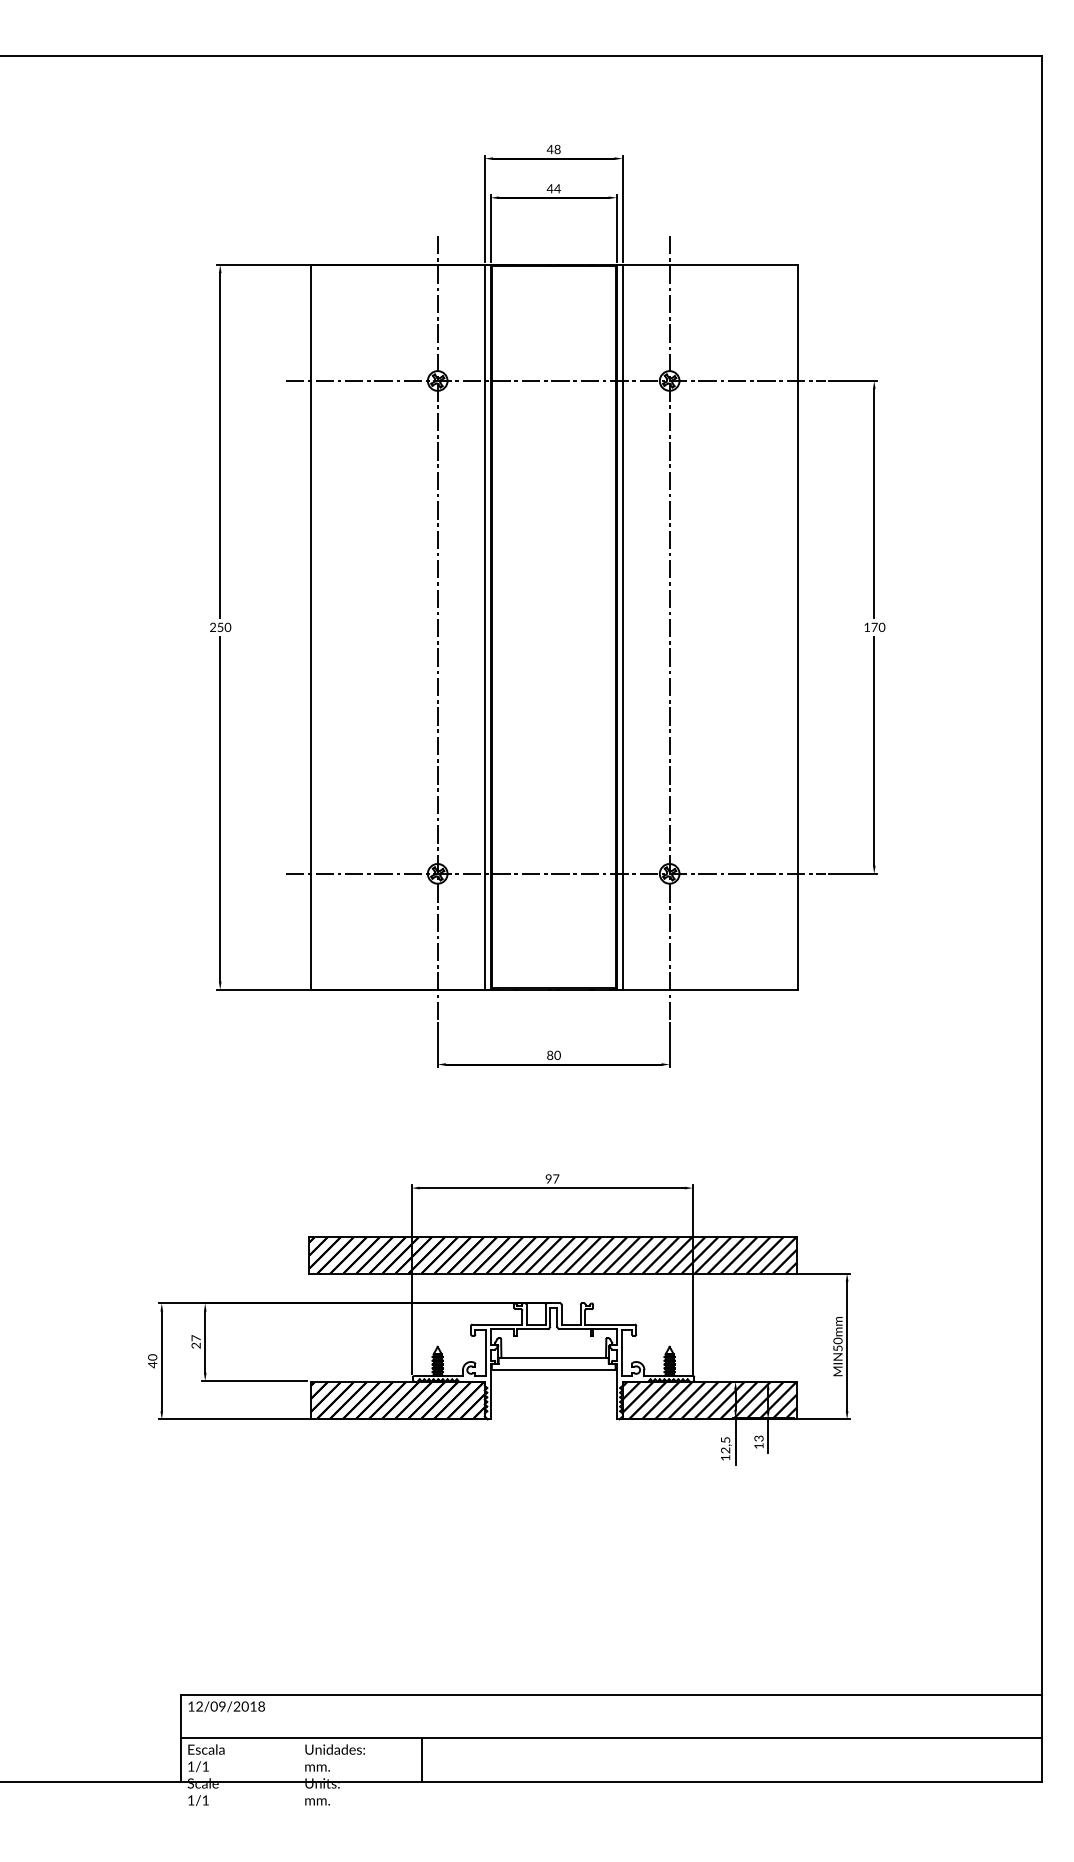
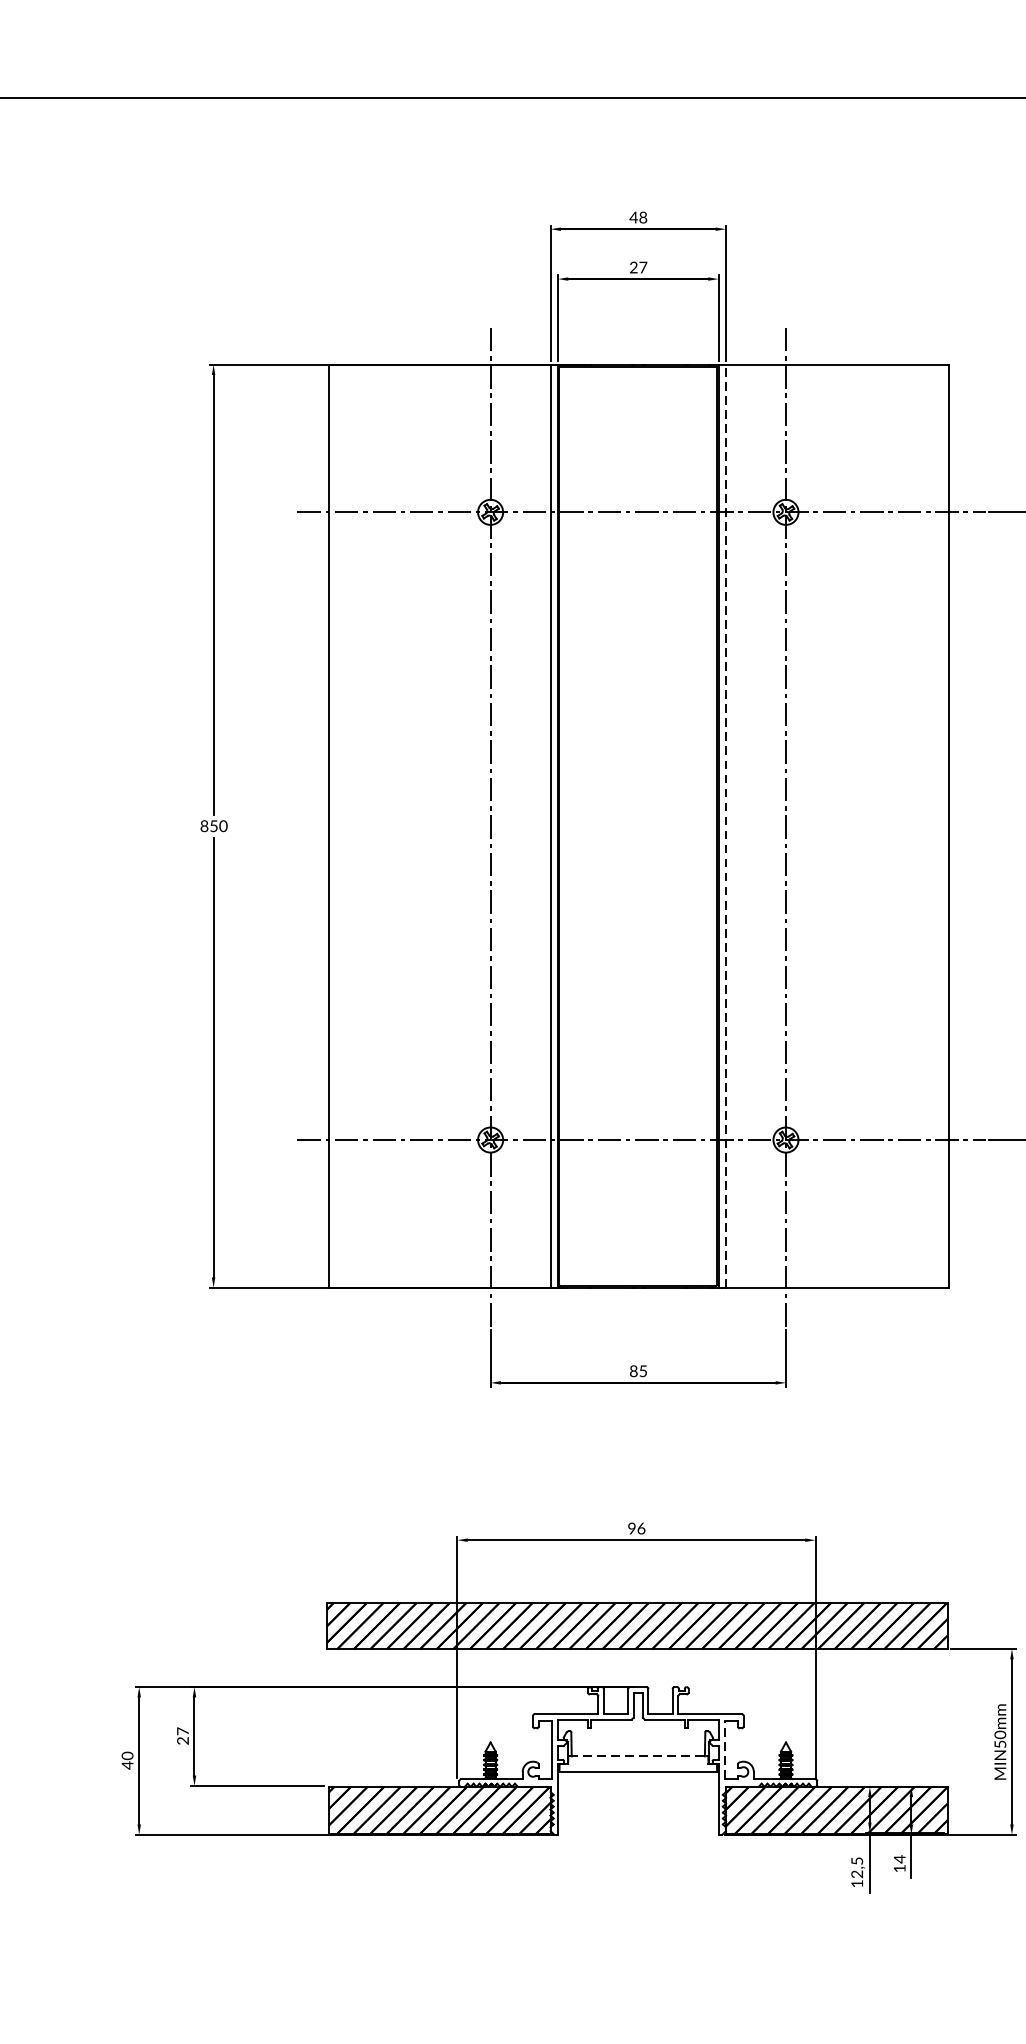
text: (553, 188) -> (638, 267), 44 -> 27
line: (622, 626) -> (725, 825), solid -> dashed
text: (213, 627) -> (205, 826), 250 -> 850
text: (557, 1054) -> (643, 1370), 80 -> 85
text: (556, 1178) -> (641, 1527), 97 -> 96
line: (621, 1353) -> (724, 1750), solid -> dashed
line: (554, 1357) -> (639, 1755), solid -> dashed
text: (758, 1438) -> (899, 1859), 13 -> 14

